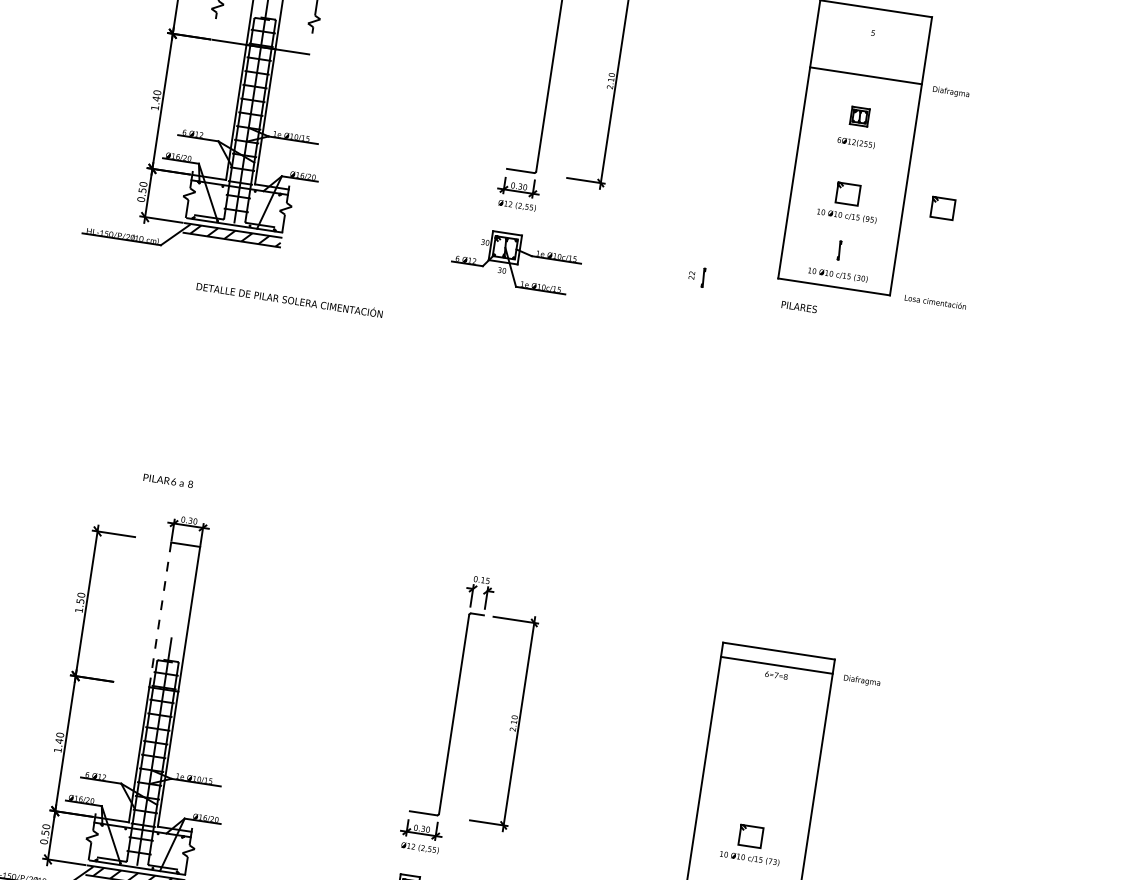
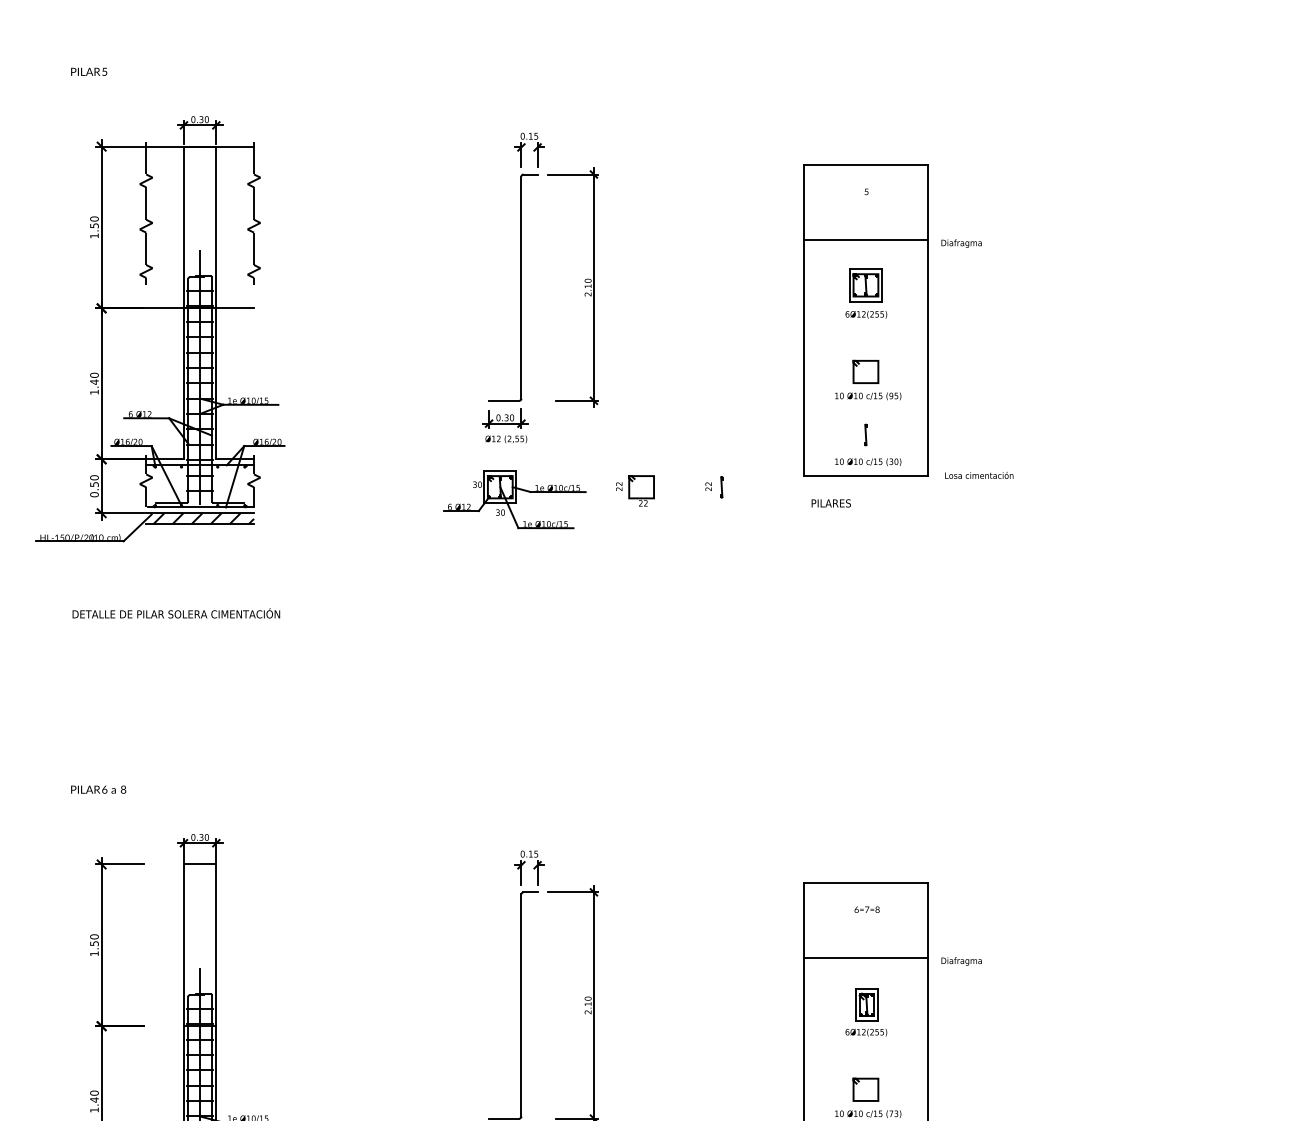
part: (859, 116) -> (865, 285), size x1.67
curve: (938, 200) -> (965, 364), removed
part: (625, 269) -> (635, 490), added
text: (289, 299) -> (176, 613), moved
text: (168, 480) -> (98, 789), moved
line: (159, 614) -> (183, 945), dashed -> solid
line: (776, 665) -> (865, 957), moved
text: (861, 680) -> (961, 961), moved
part: (761, 767) -> (866, 1012), added

